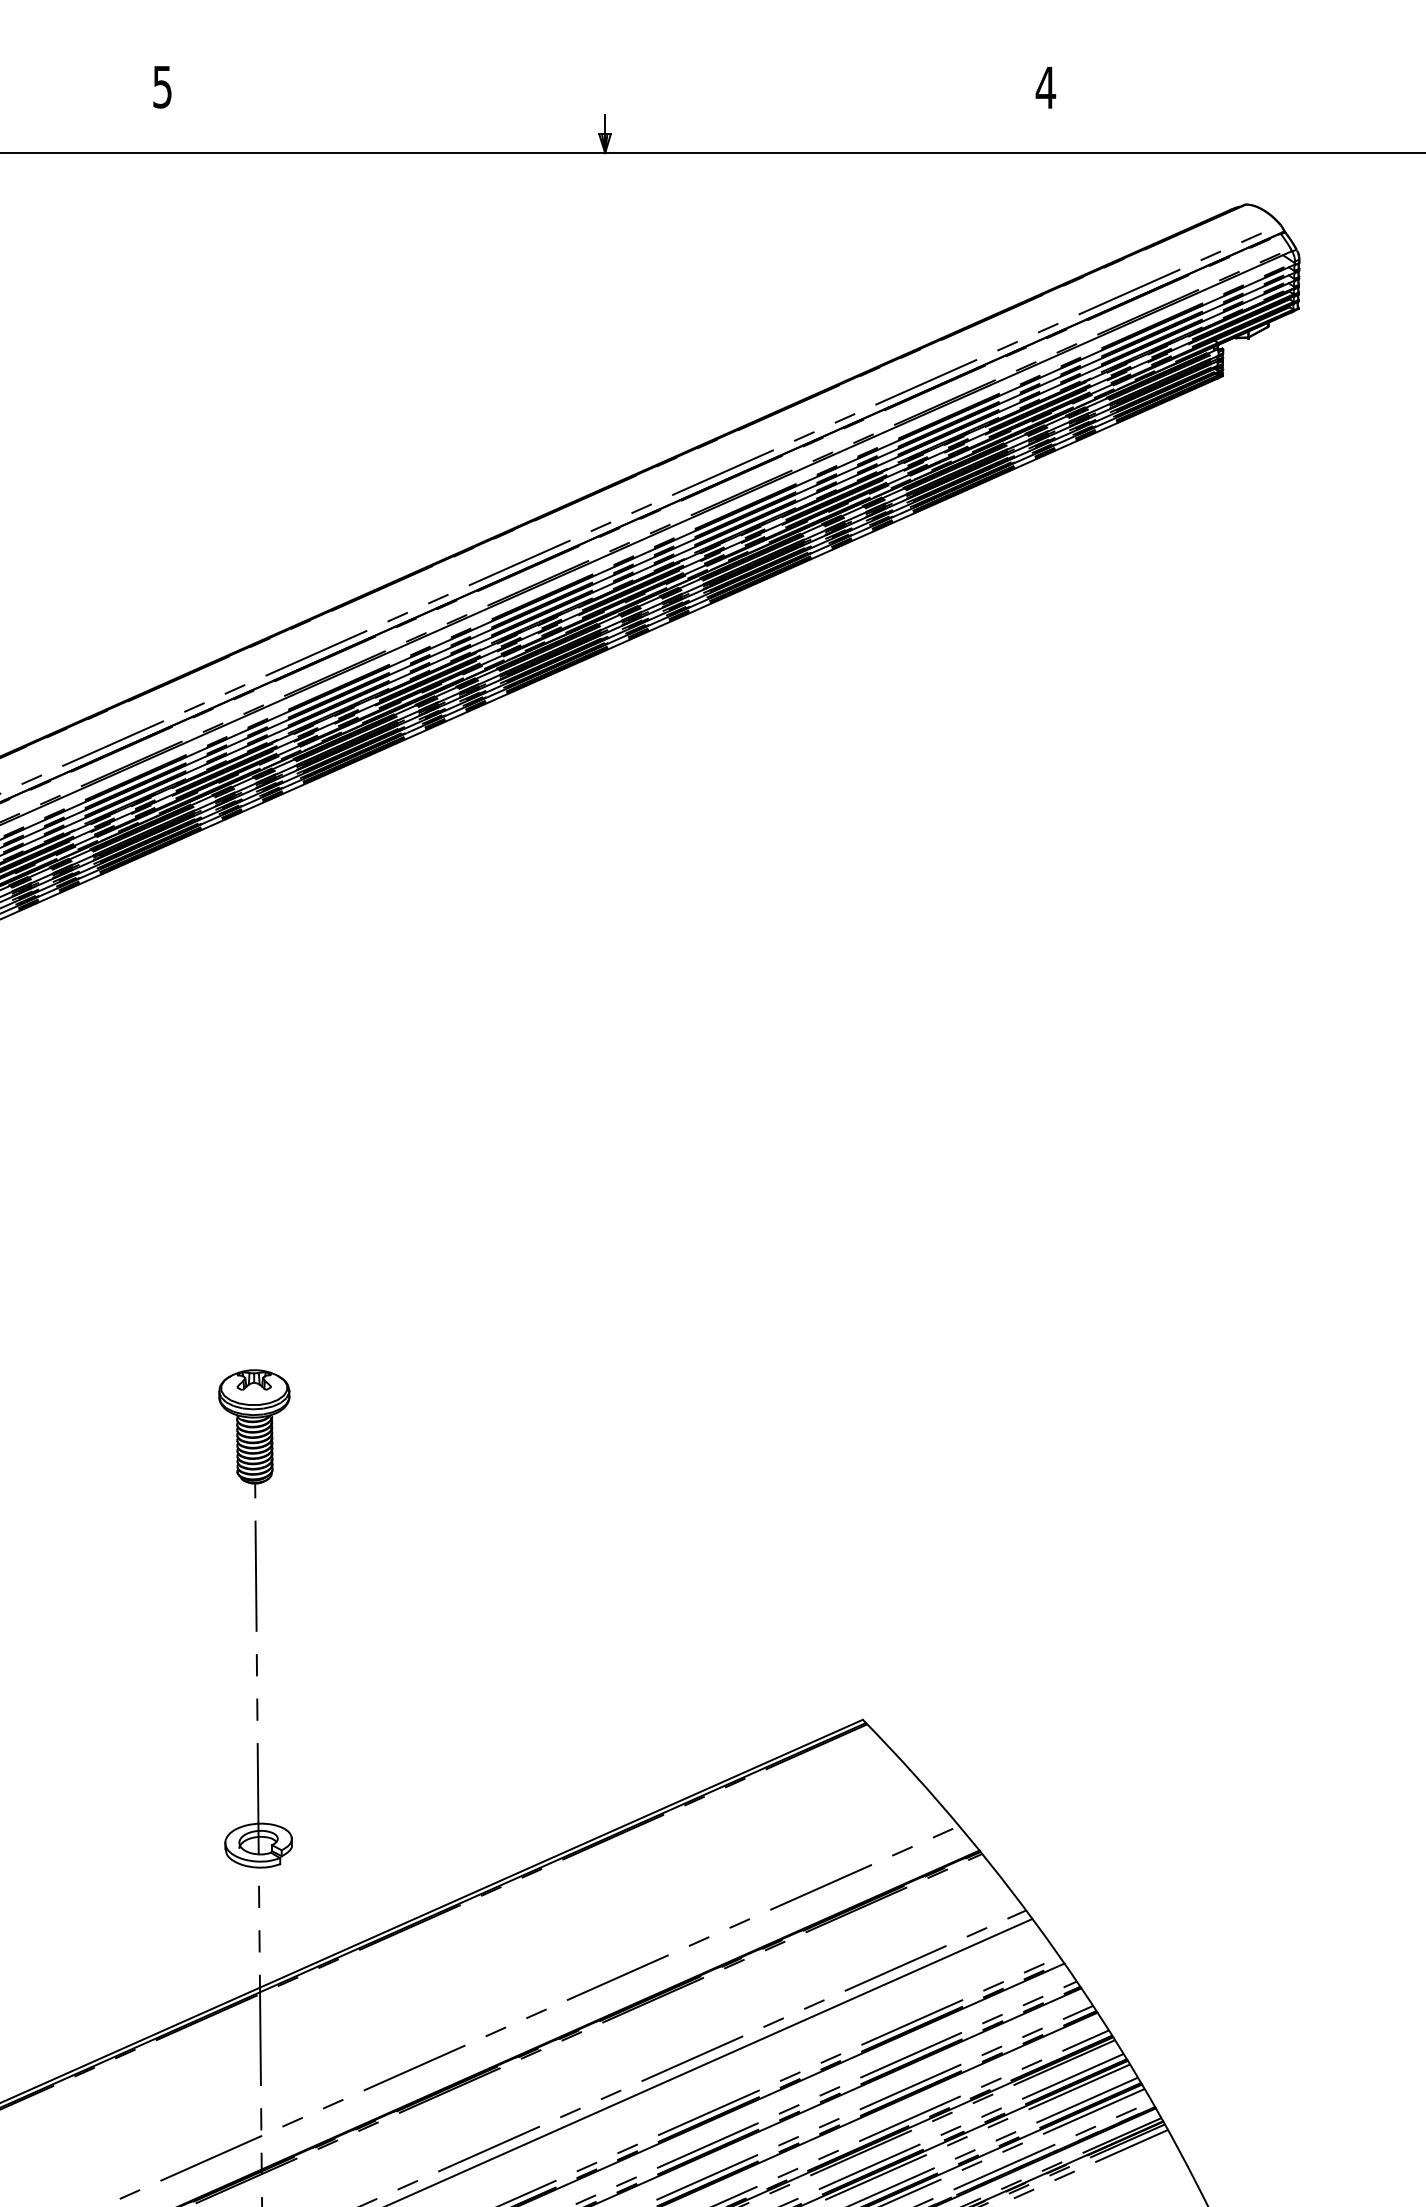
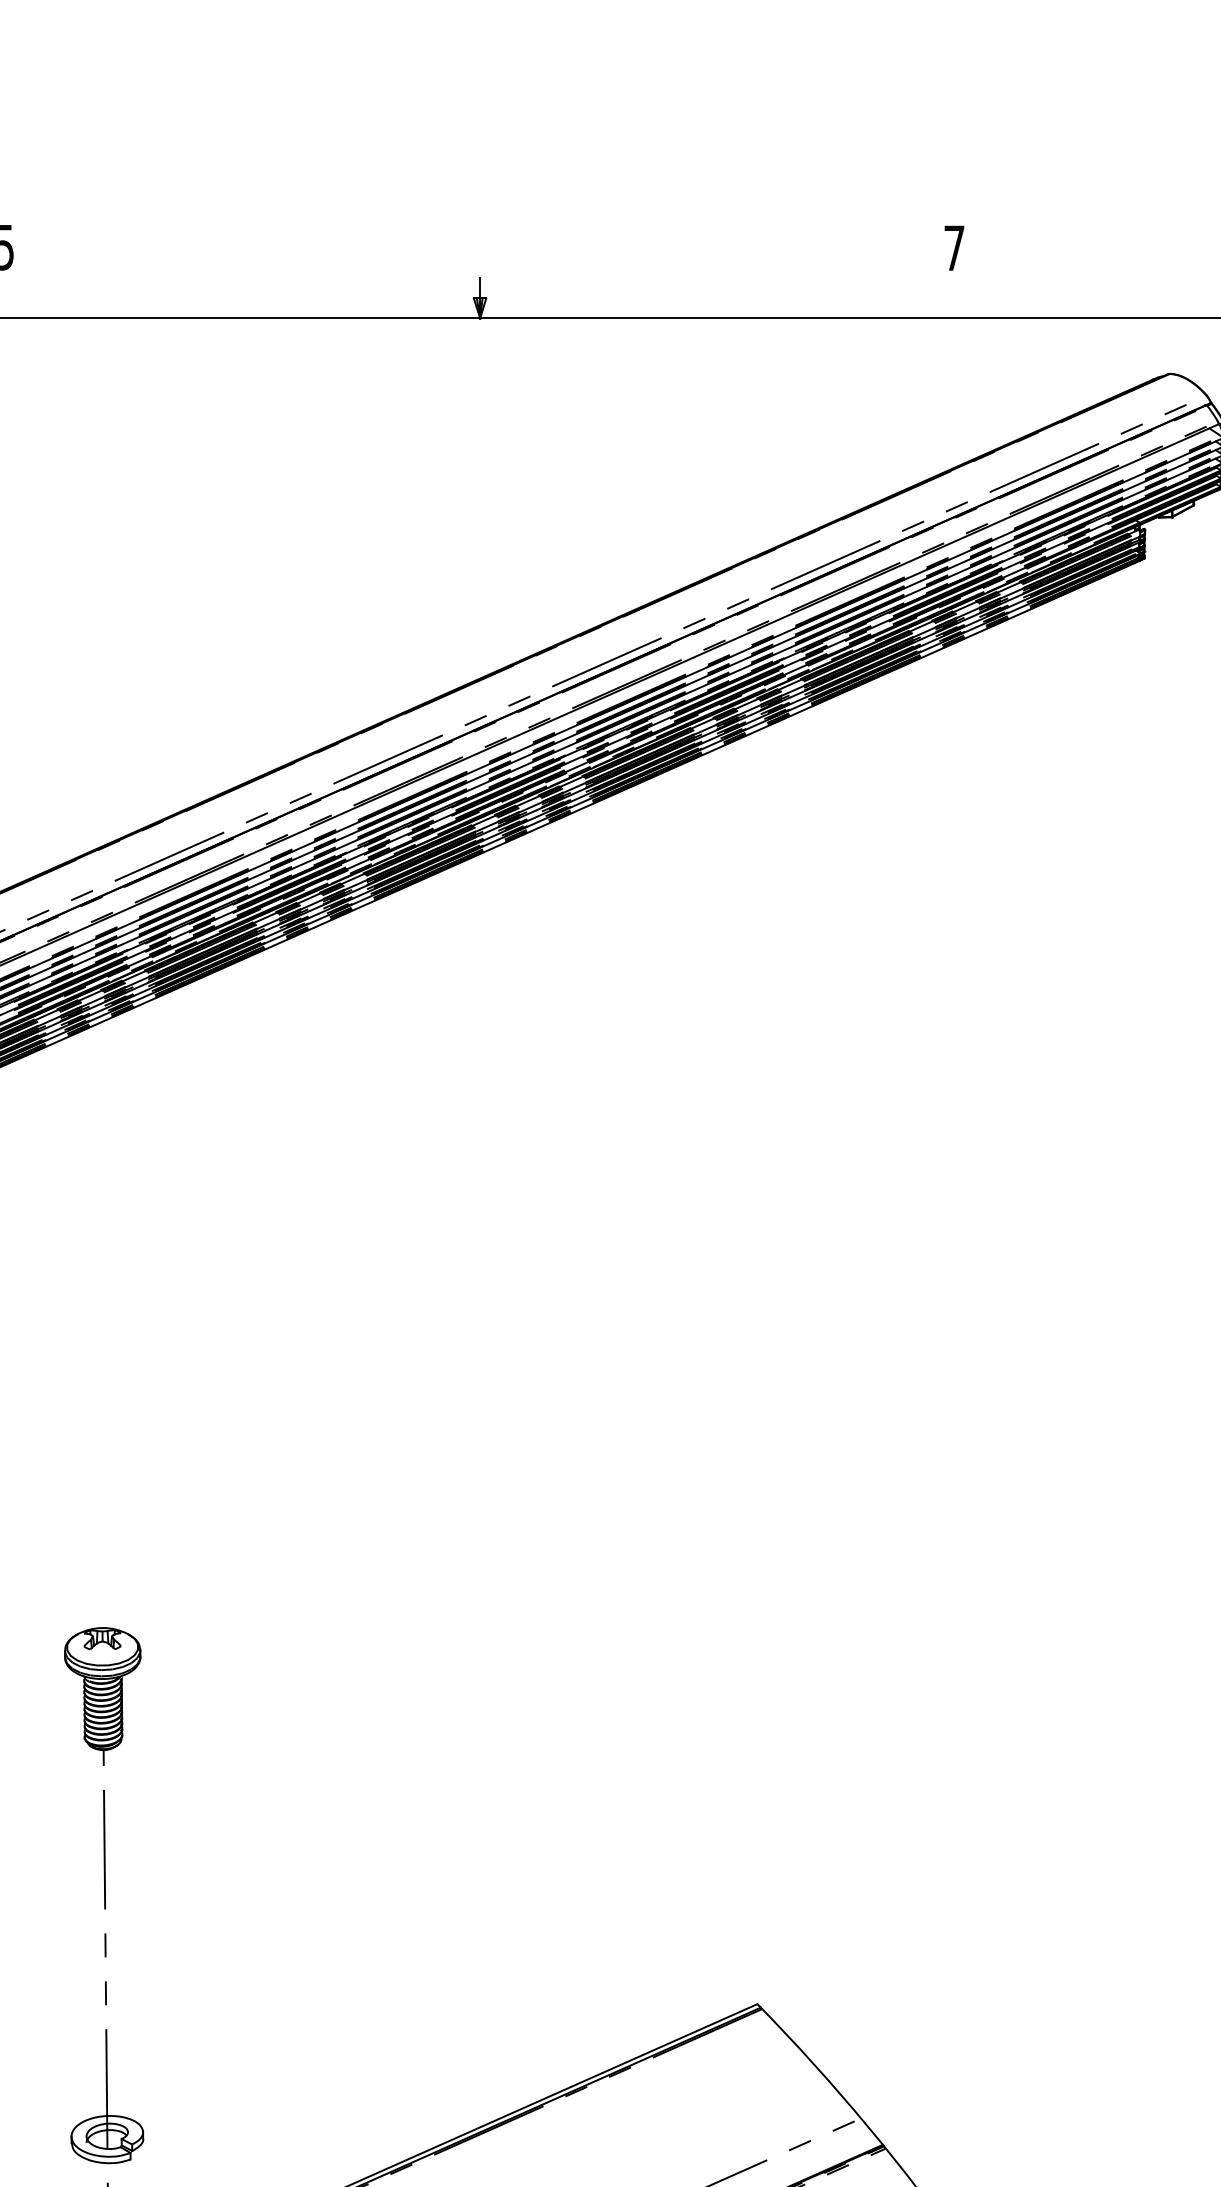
text: (1045, 87) -> (953, 247), 4 -> 7

